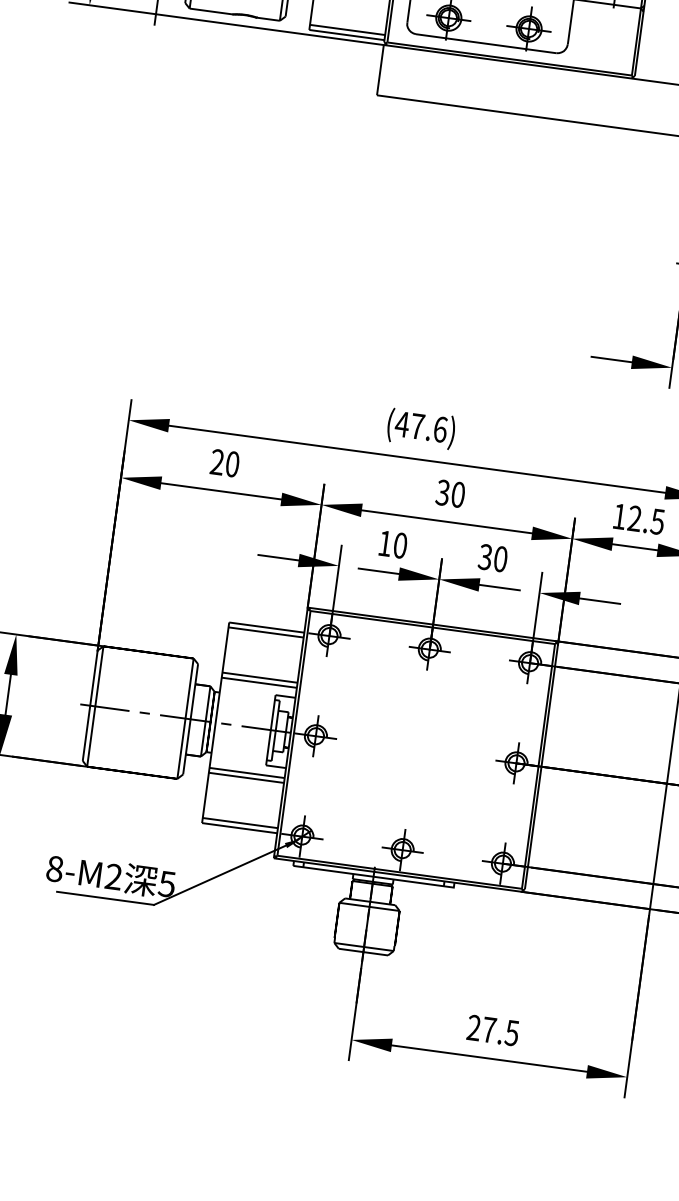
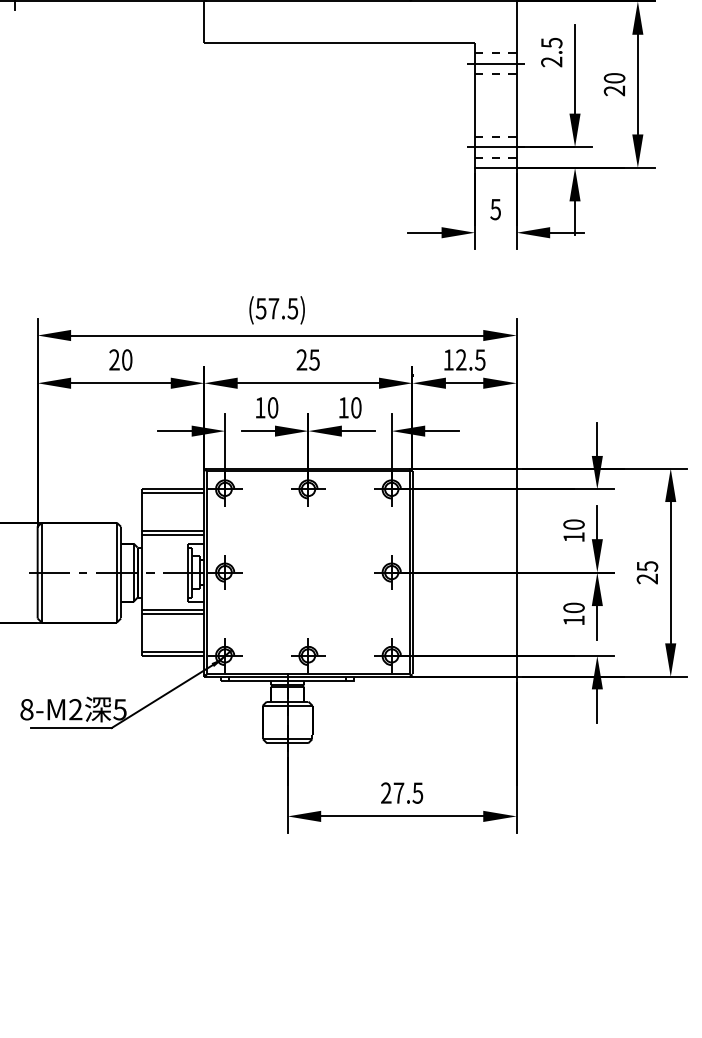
text: (420, 426) -> (276, 308), (47.6) -> (57.5)
text: (449, 493) -> (307, 359), 30 -> 25
text: (485, 556) -> (343, 407), 30 -> 10

